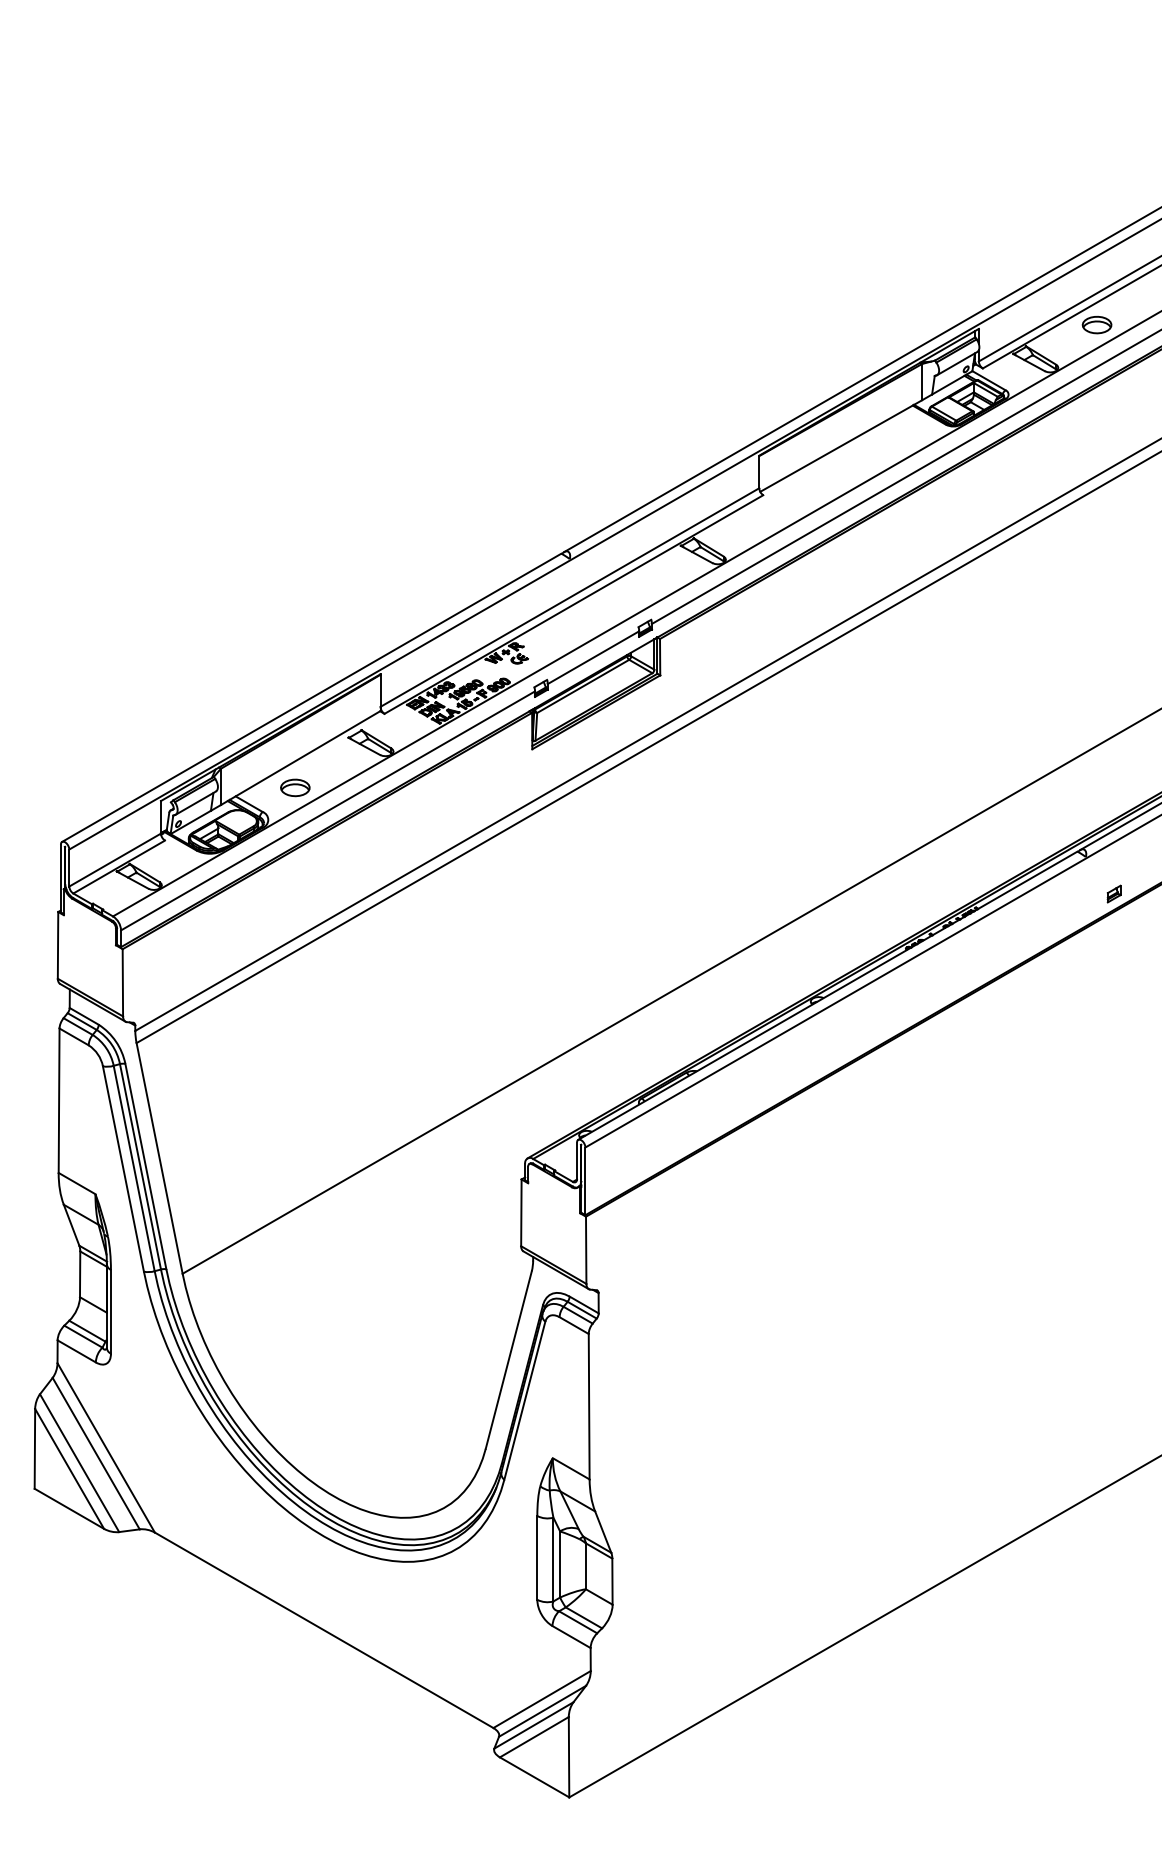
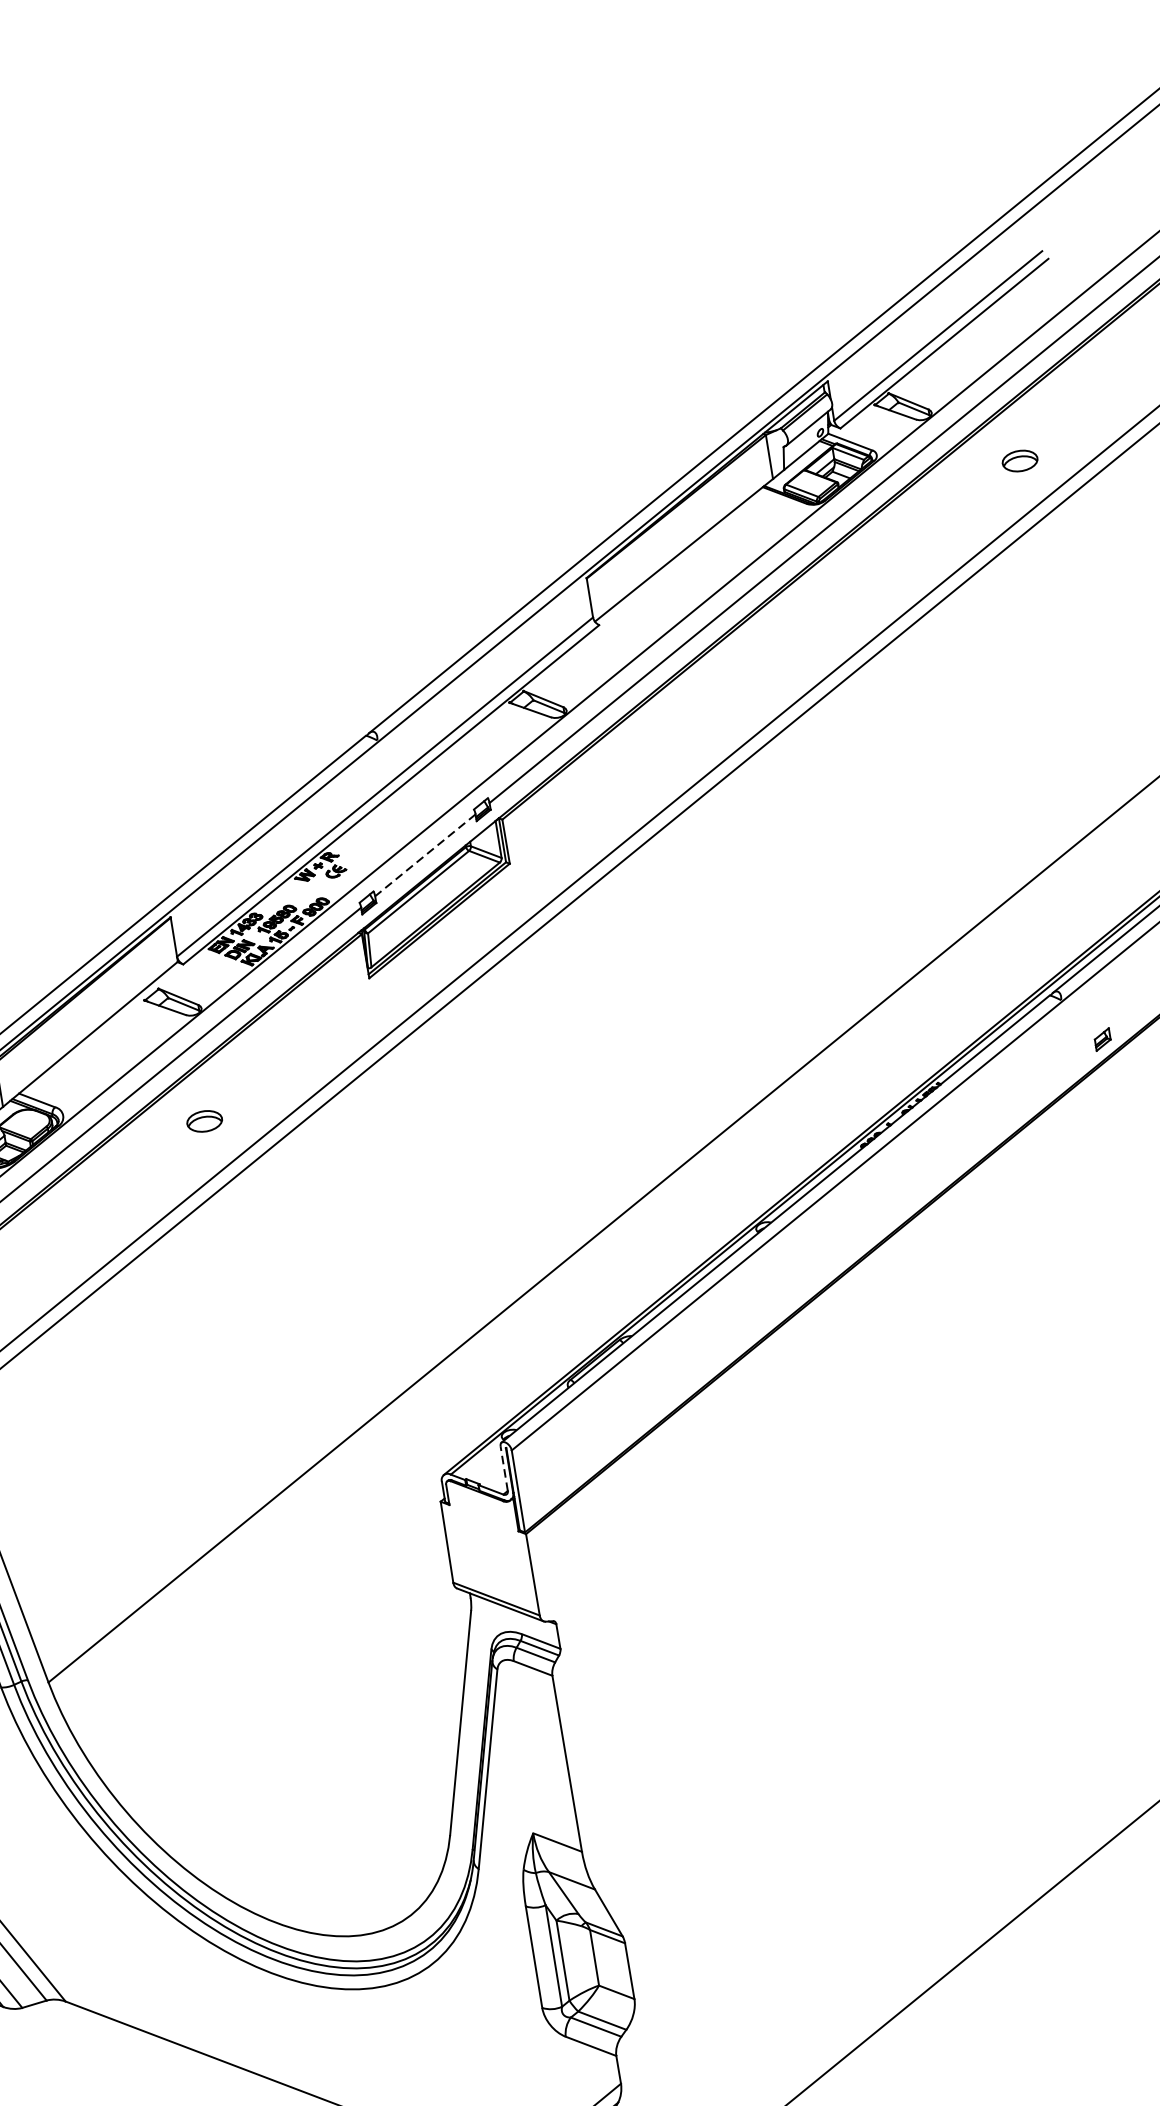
part: (1096, 325) -> (1019, 461), moved
line: (593, 657) -> (425, 855), solid -> dashed
part: (295, 787) -> (204, 1120), moved
line: (576, 1160) -> (503, 1467), solid -> dashed

